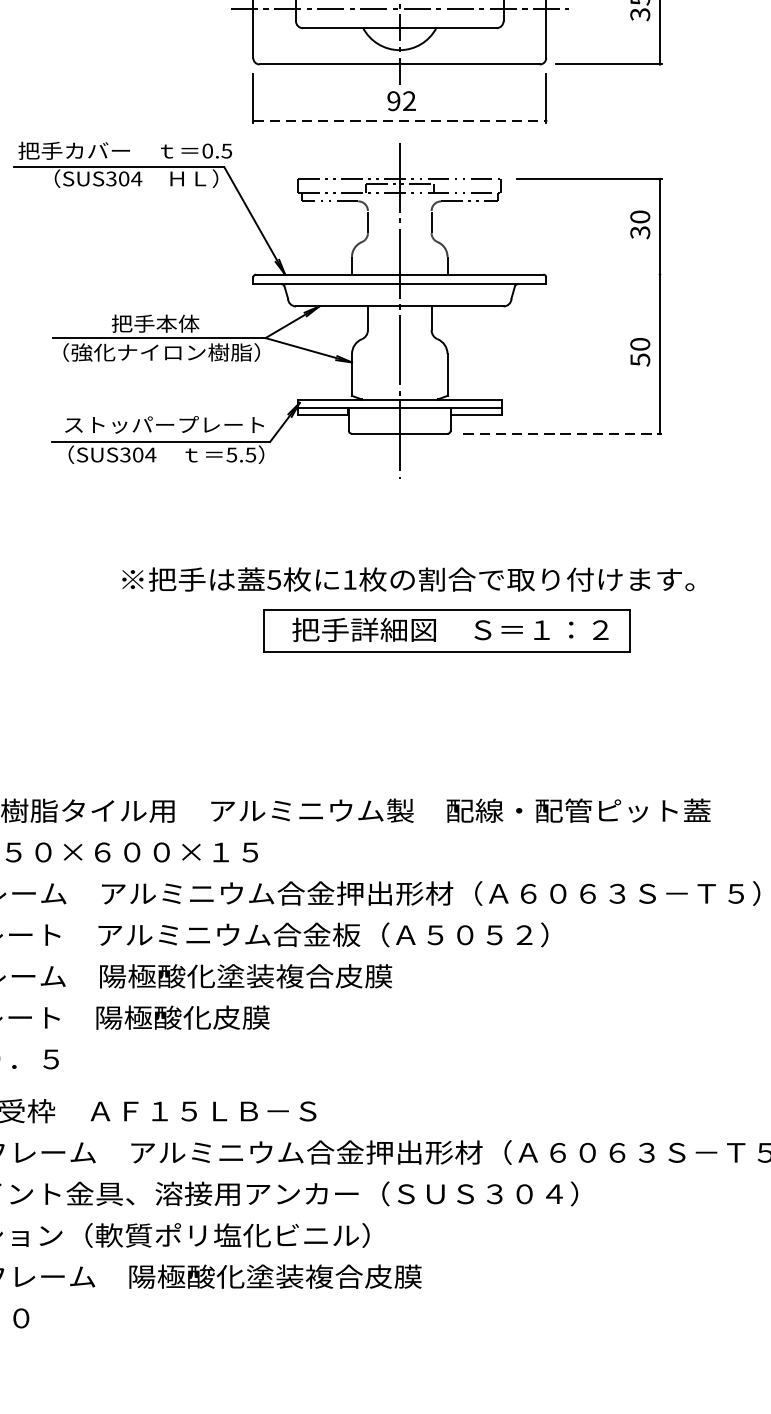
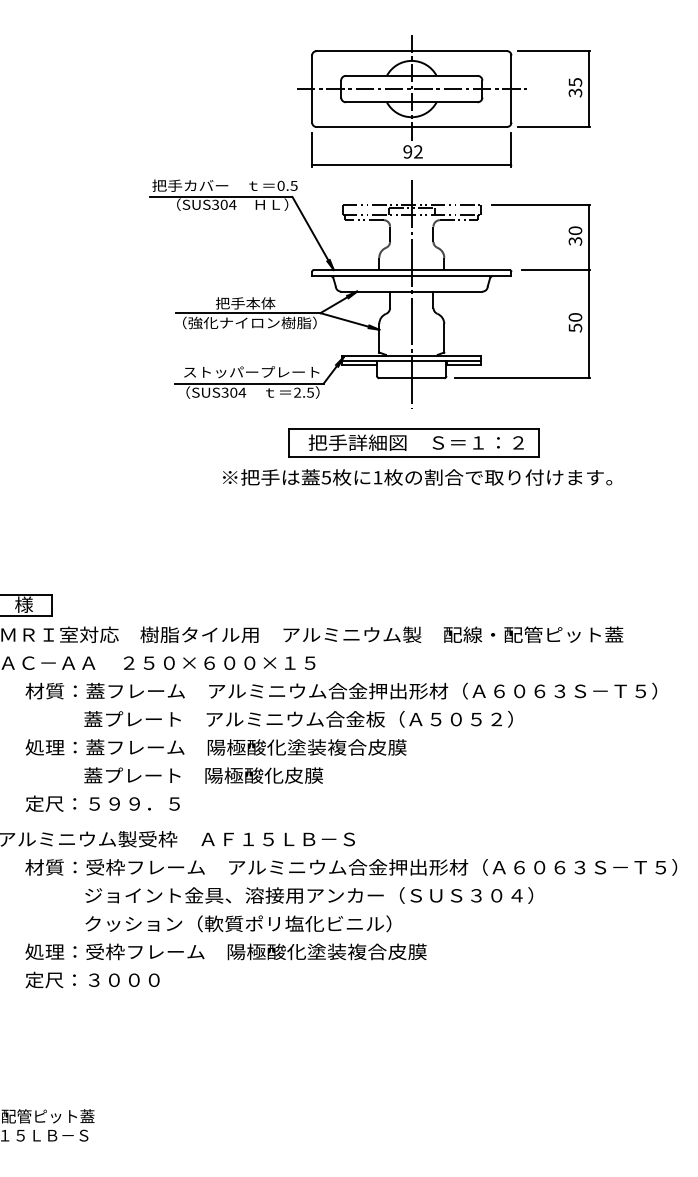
line: (399, 121) -> (411, 165), dashed -> solid
line: (612, 273) -> (556, 269), added
line: (562, 434) -> (522, 378), dashed -> solid
text: (231, 454) -> (297, 392), 5.5 -> 2.5
part: (446, 629) -> (413, 442), moved

